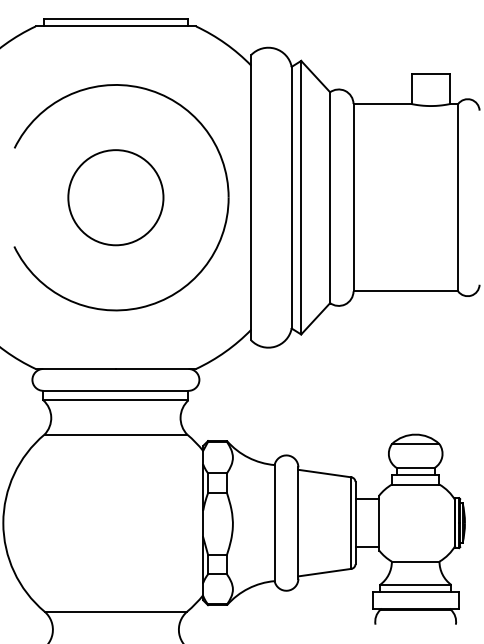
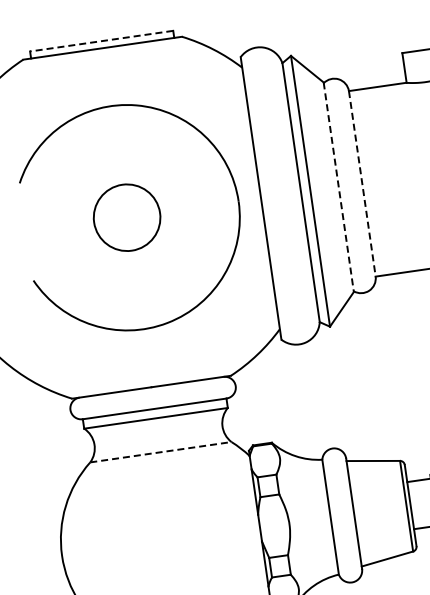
line: (115, 19) -> (101, 41), solid -> dashed
circle: (115, 197) -> (126, 217), size x0.7
line: (329, 197) -> (338, 187), solid -> dashed
line: (353, 197) -> (362, 183), solid -> dashed
line: (116, 434) -> (161, 452), solid -> dashed

